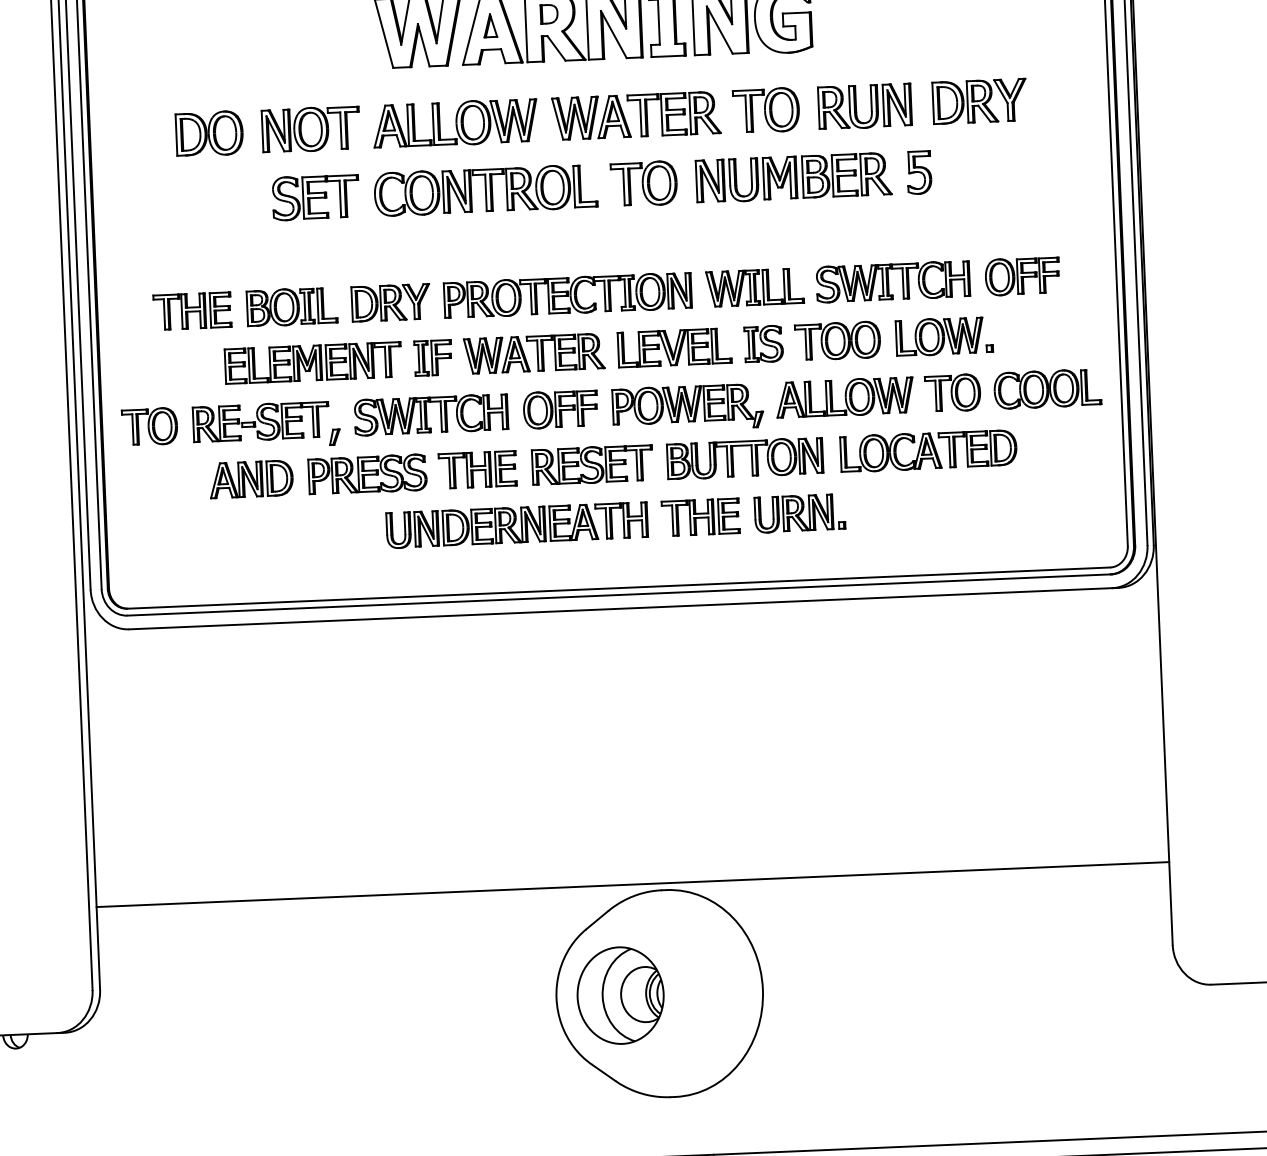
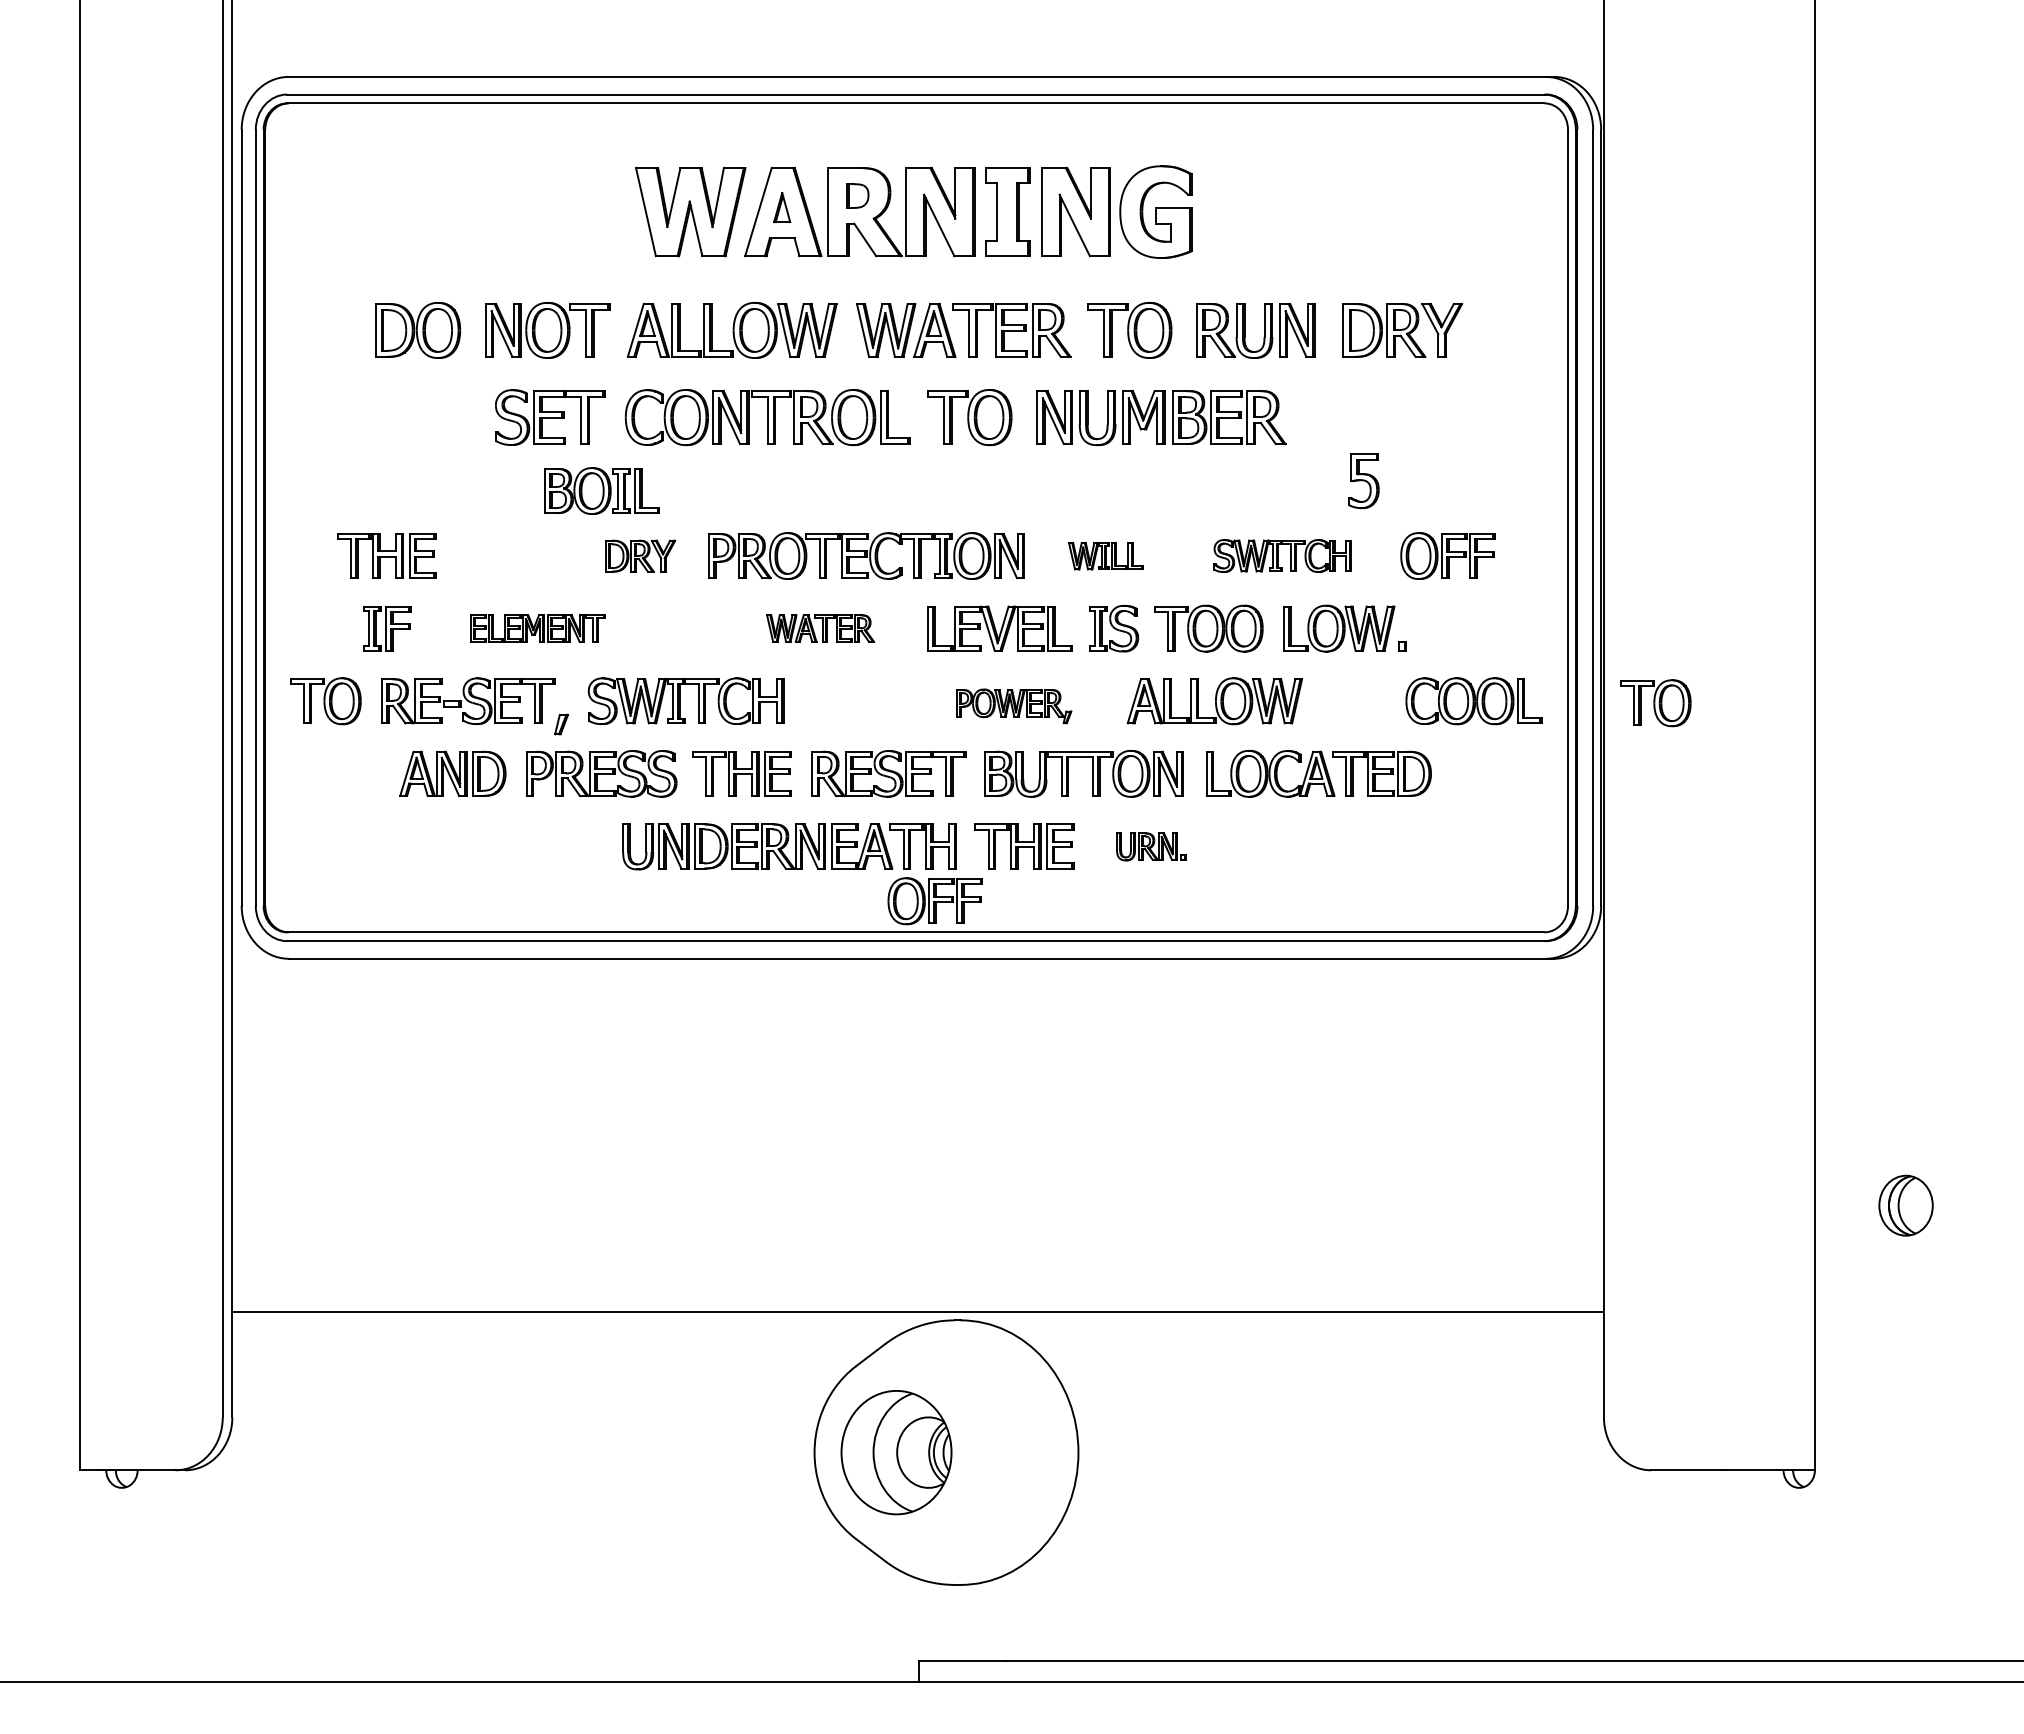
part: (919, 172) -> (1363, 481), moved
part: (893, 281) -> (1282, 555), size x0.7
part: (754, 287) -> (1105, 556), size x0.6
part: (391, 303) -> (640, 556), size x0.7
part: (291, 306) -> (601, 490), moved
part: (534, 353) -> (820, 628), size x0.6
part: (433, 357) -> (387, 628), moved
part: (312, 362) -> (537, 628), size x0.6
part: (952, 393) -> (1655, 703), moved
part: (687, 408) -> (1013, 706), size x0.6
part: (560, 409) -> (934, 901), moved
part: (800, 513) -> (1151, 846), size x0.6

